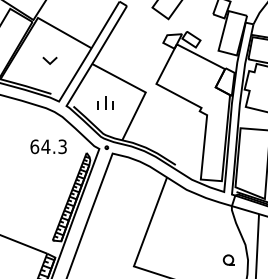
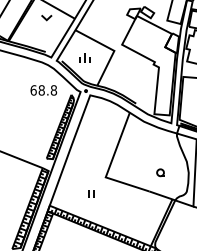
part: (49, 61) -> (46, 18), moved
text: (53, 146) -> (47, 90), 64.3 -> 68.8
part: (228, 259) -> (160, 172), moved

